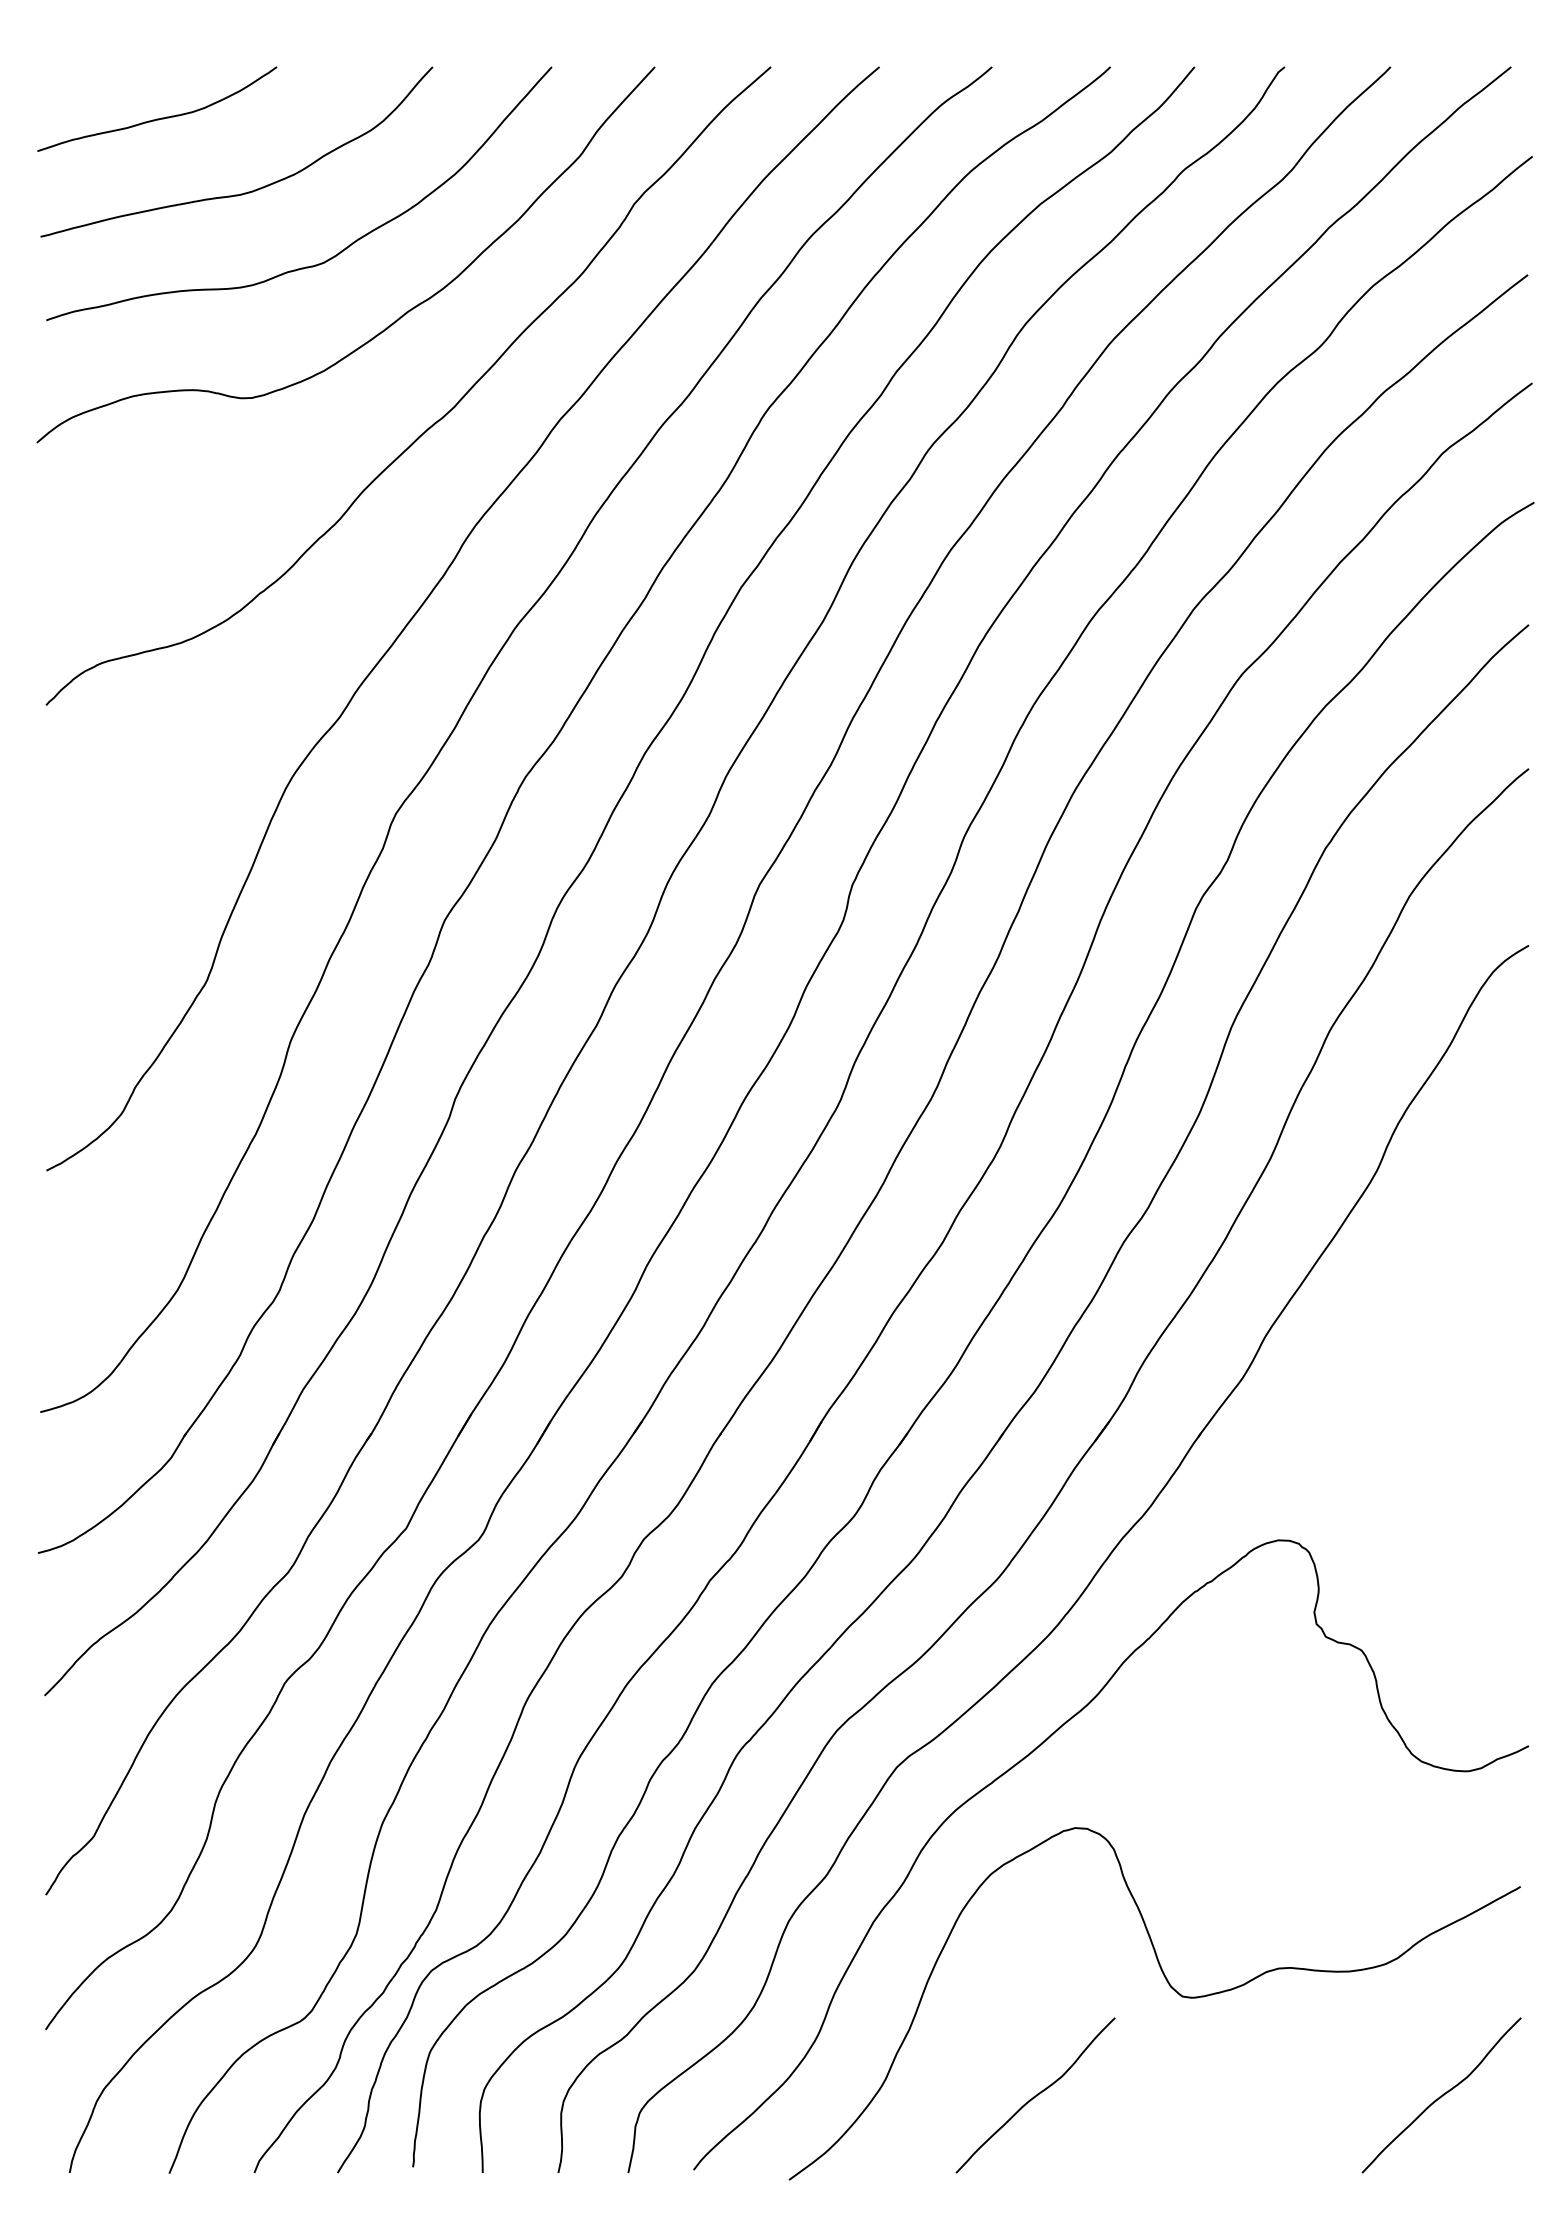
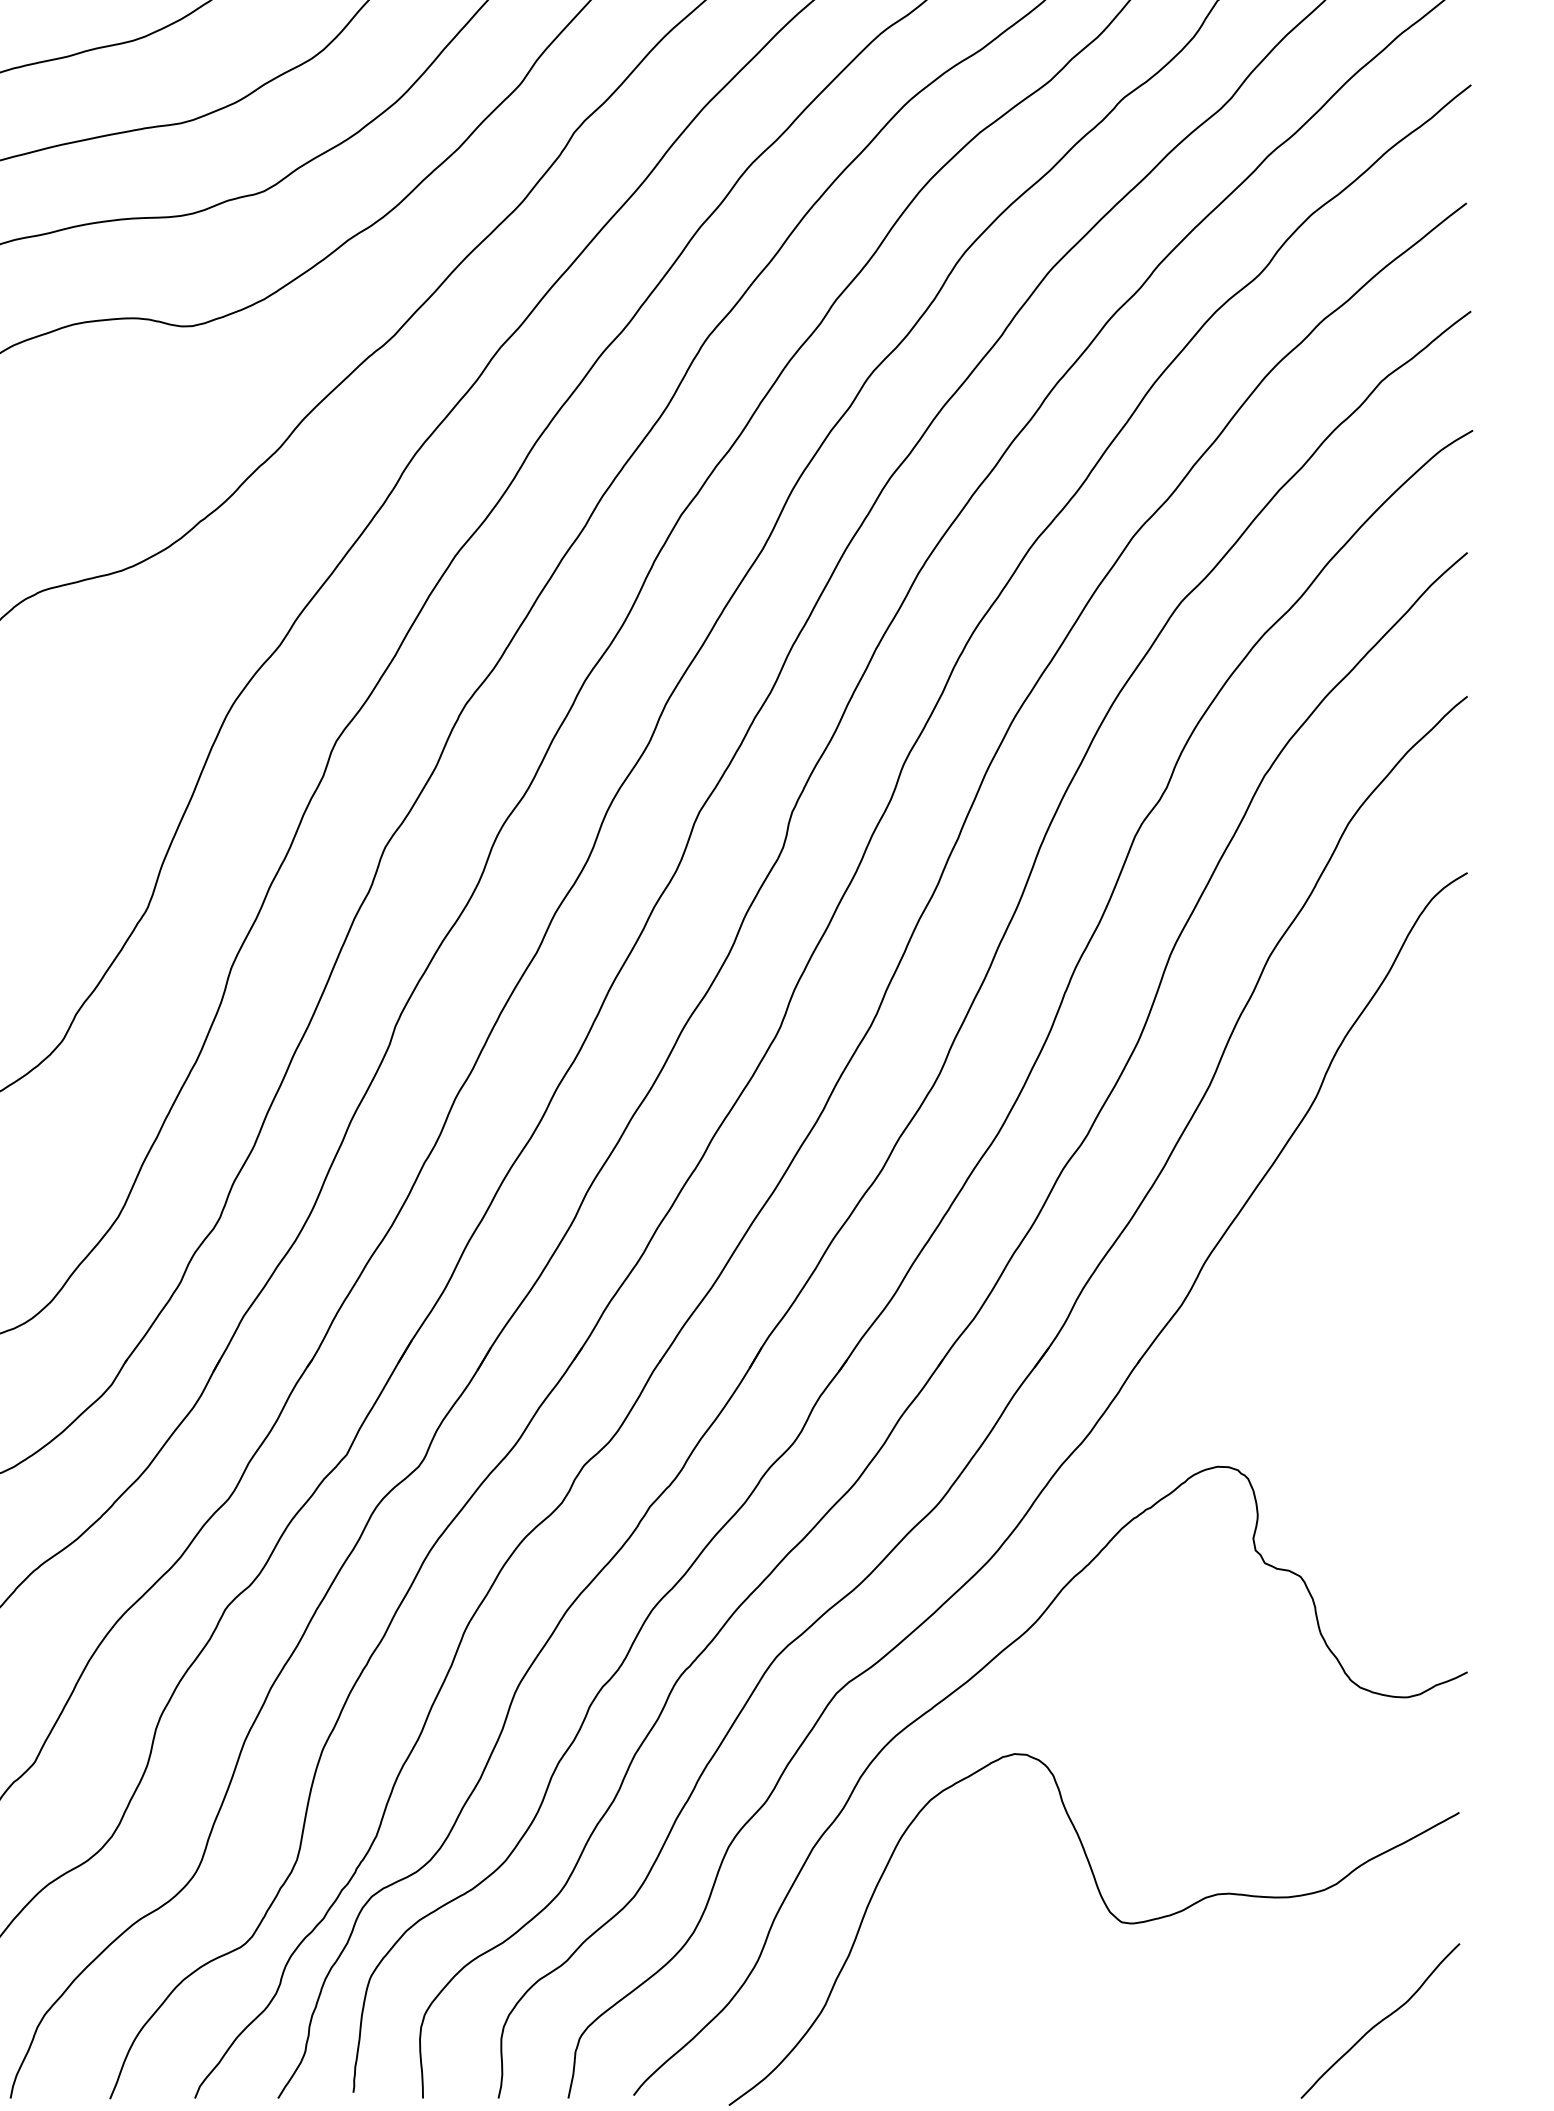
curve: (1035, 2095) -> (974, 2021), removed

